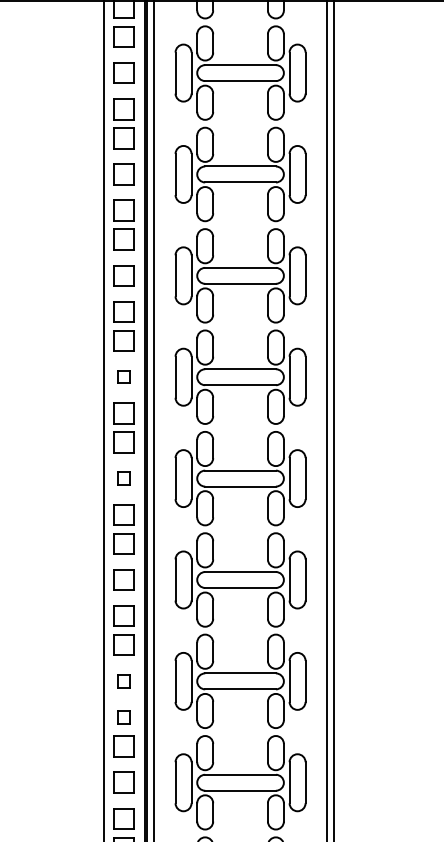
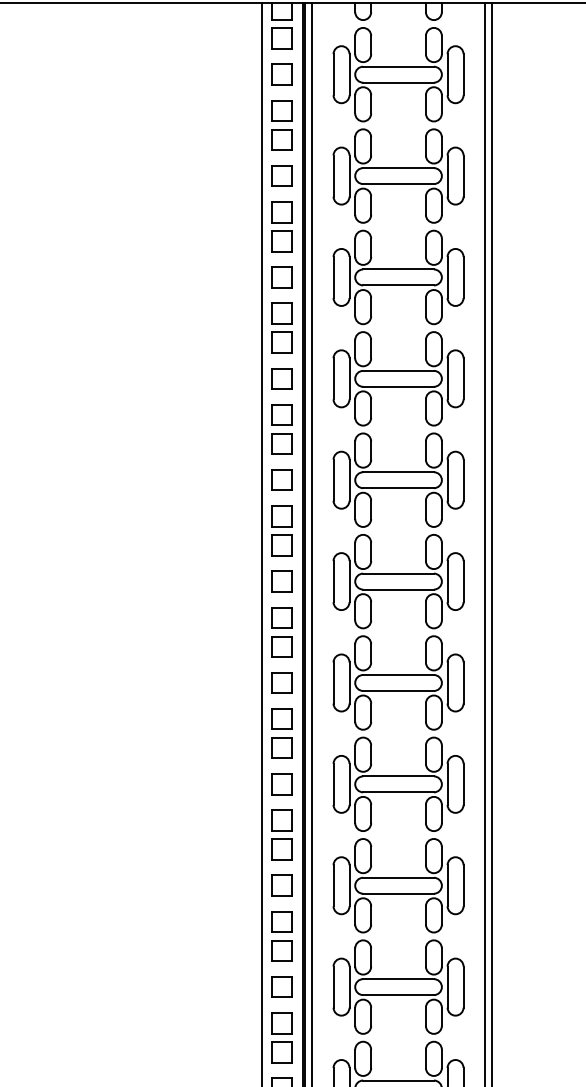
part: (123, 376) -> (281, 378), size x1.67
part: (123, 477) -> (281, 479), size x1.67
part: (123, 680) -> (281, 682), size x1.67
part: (123, 716) -> (281, 718), size x1.67

